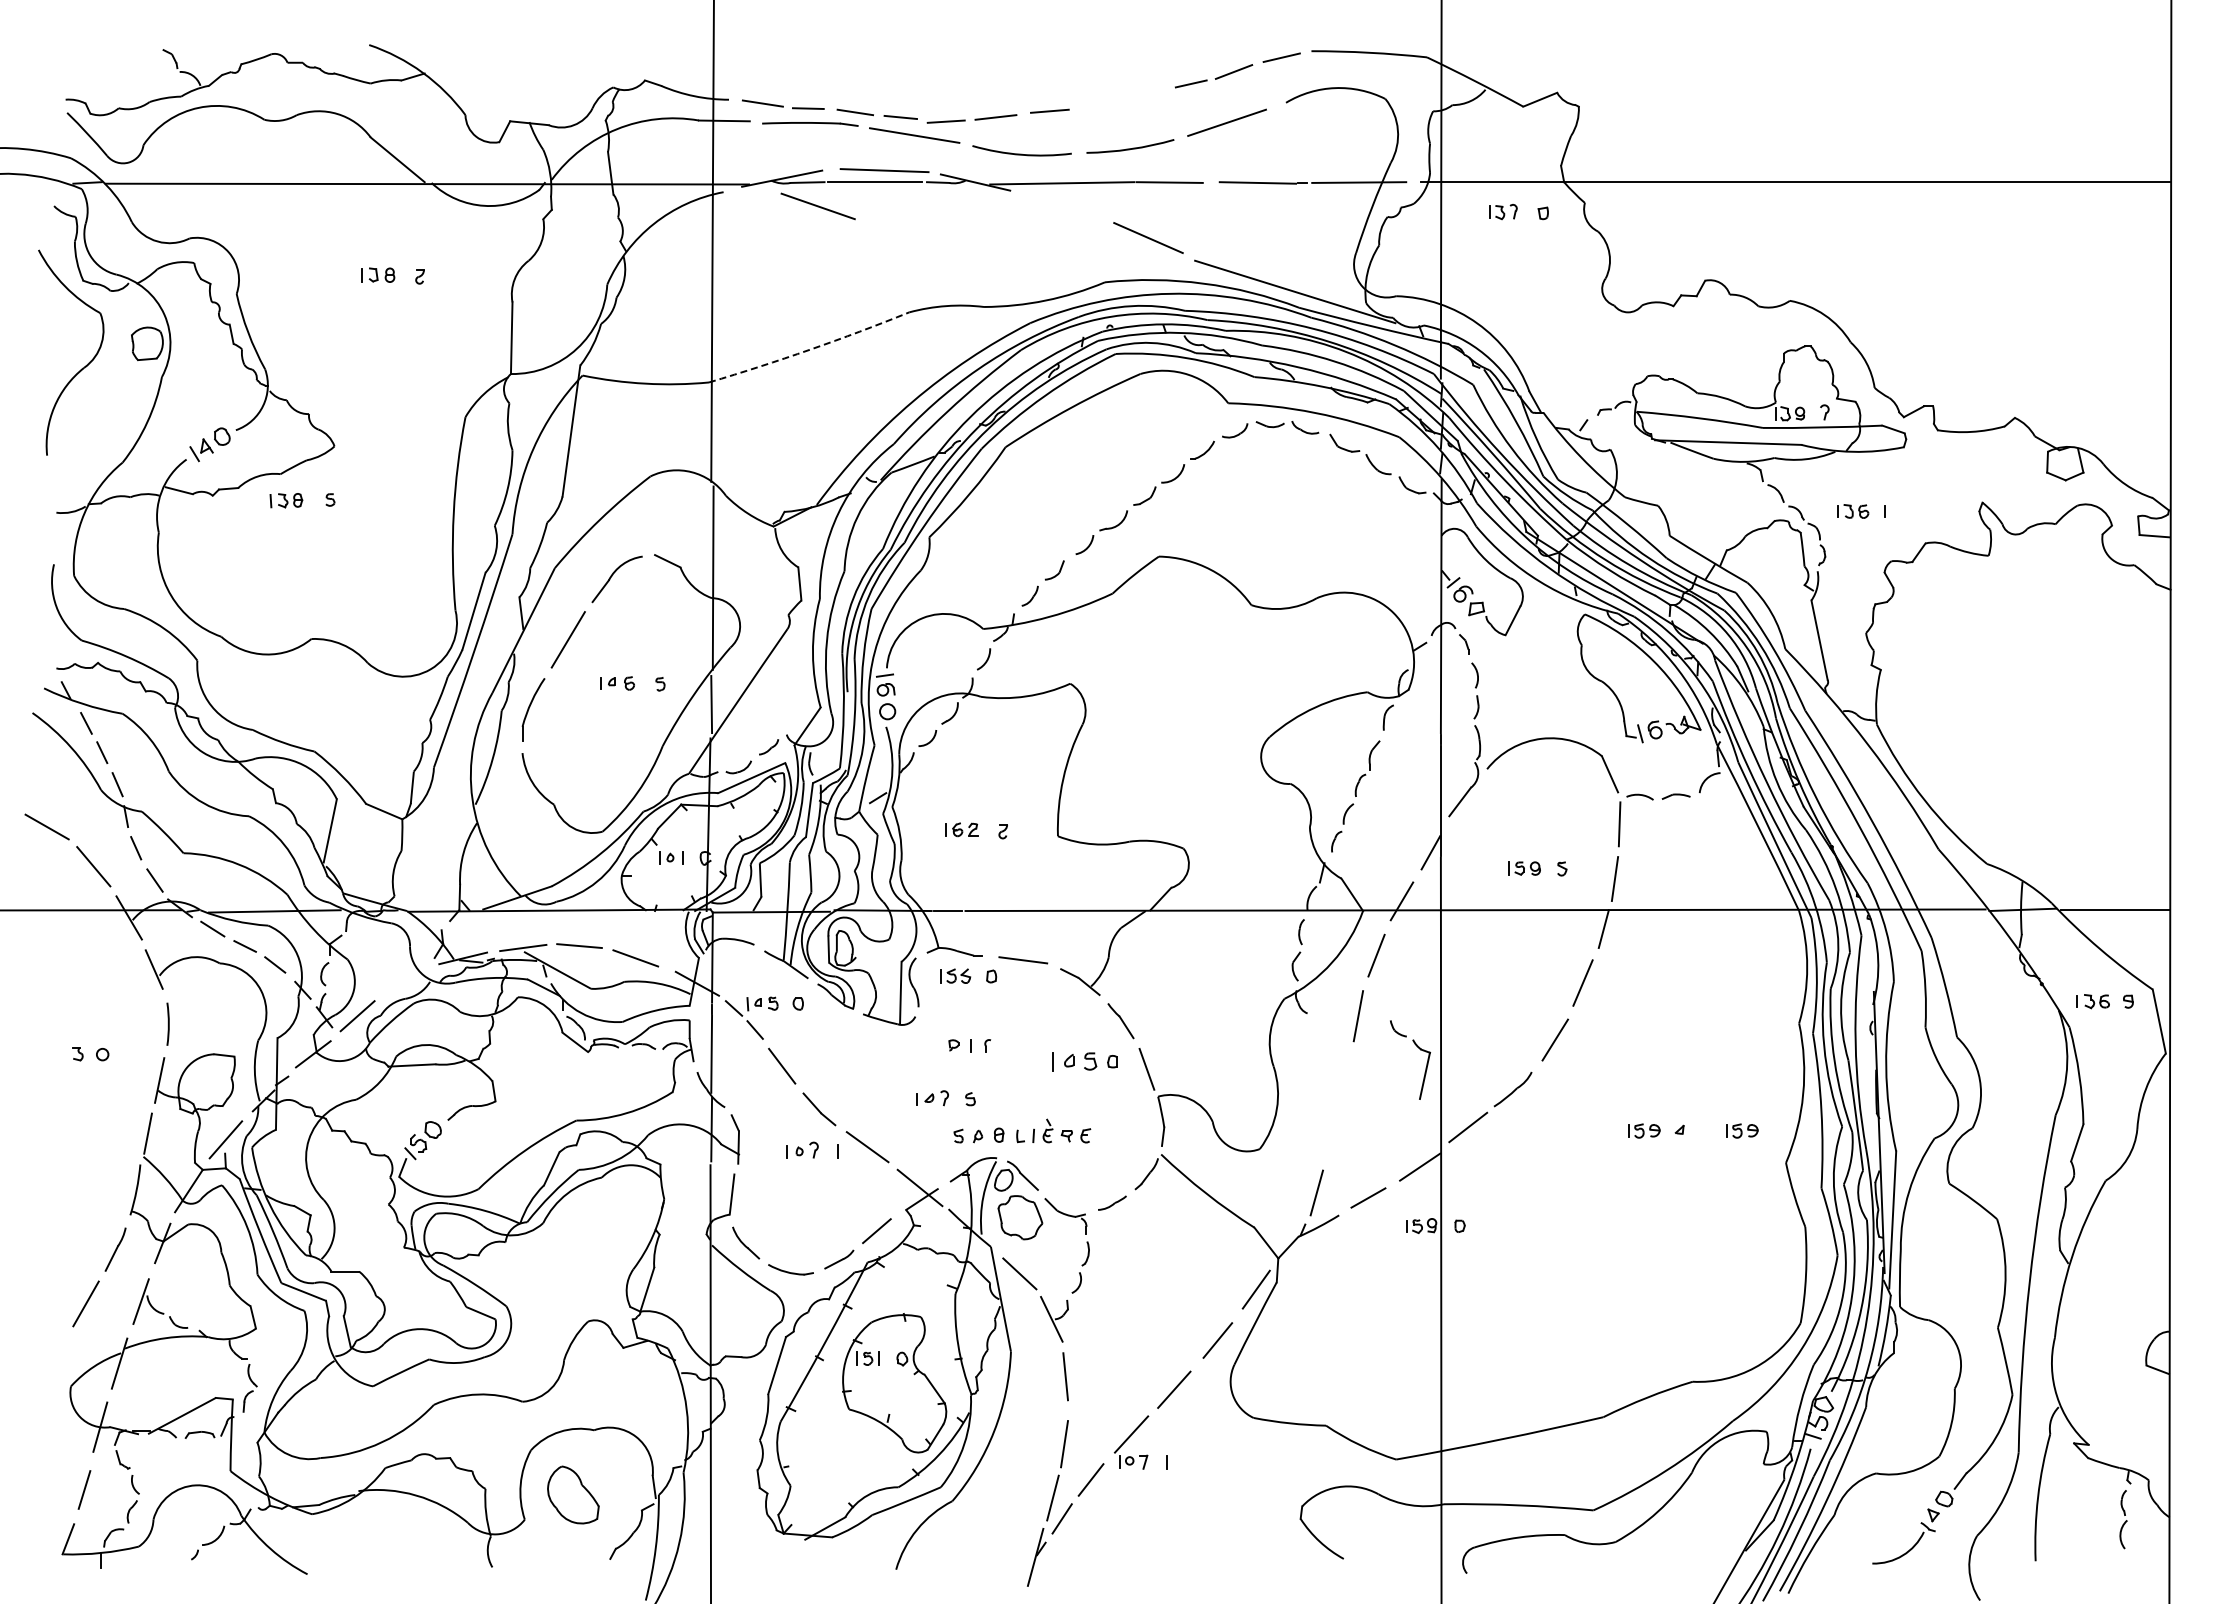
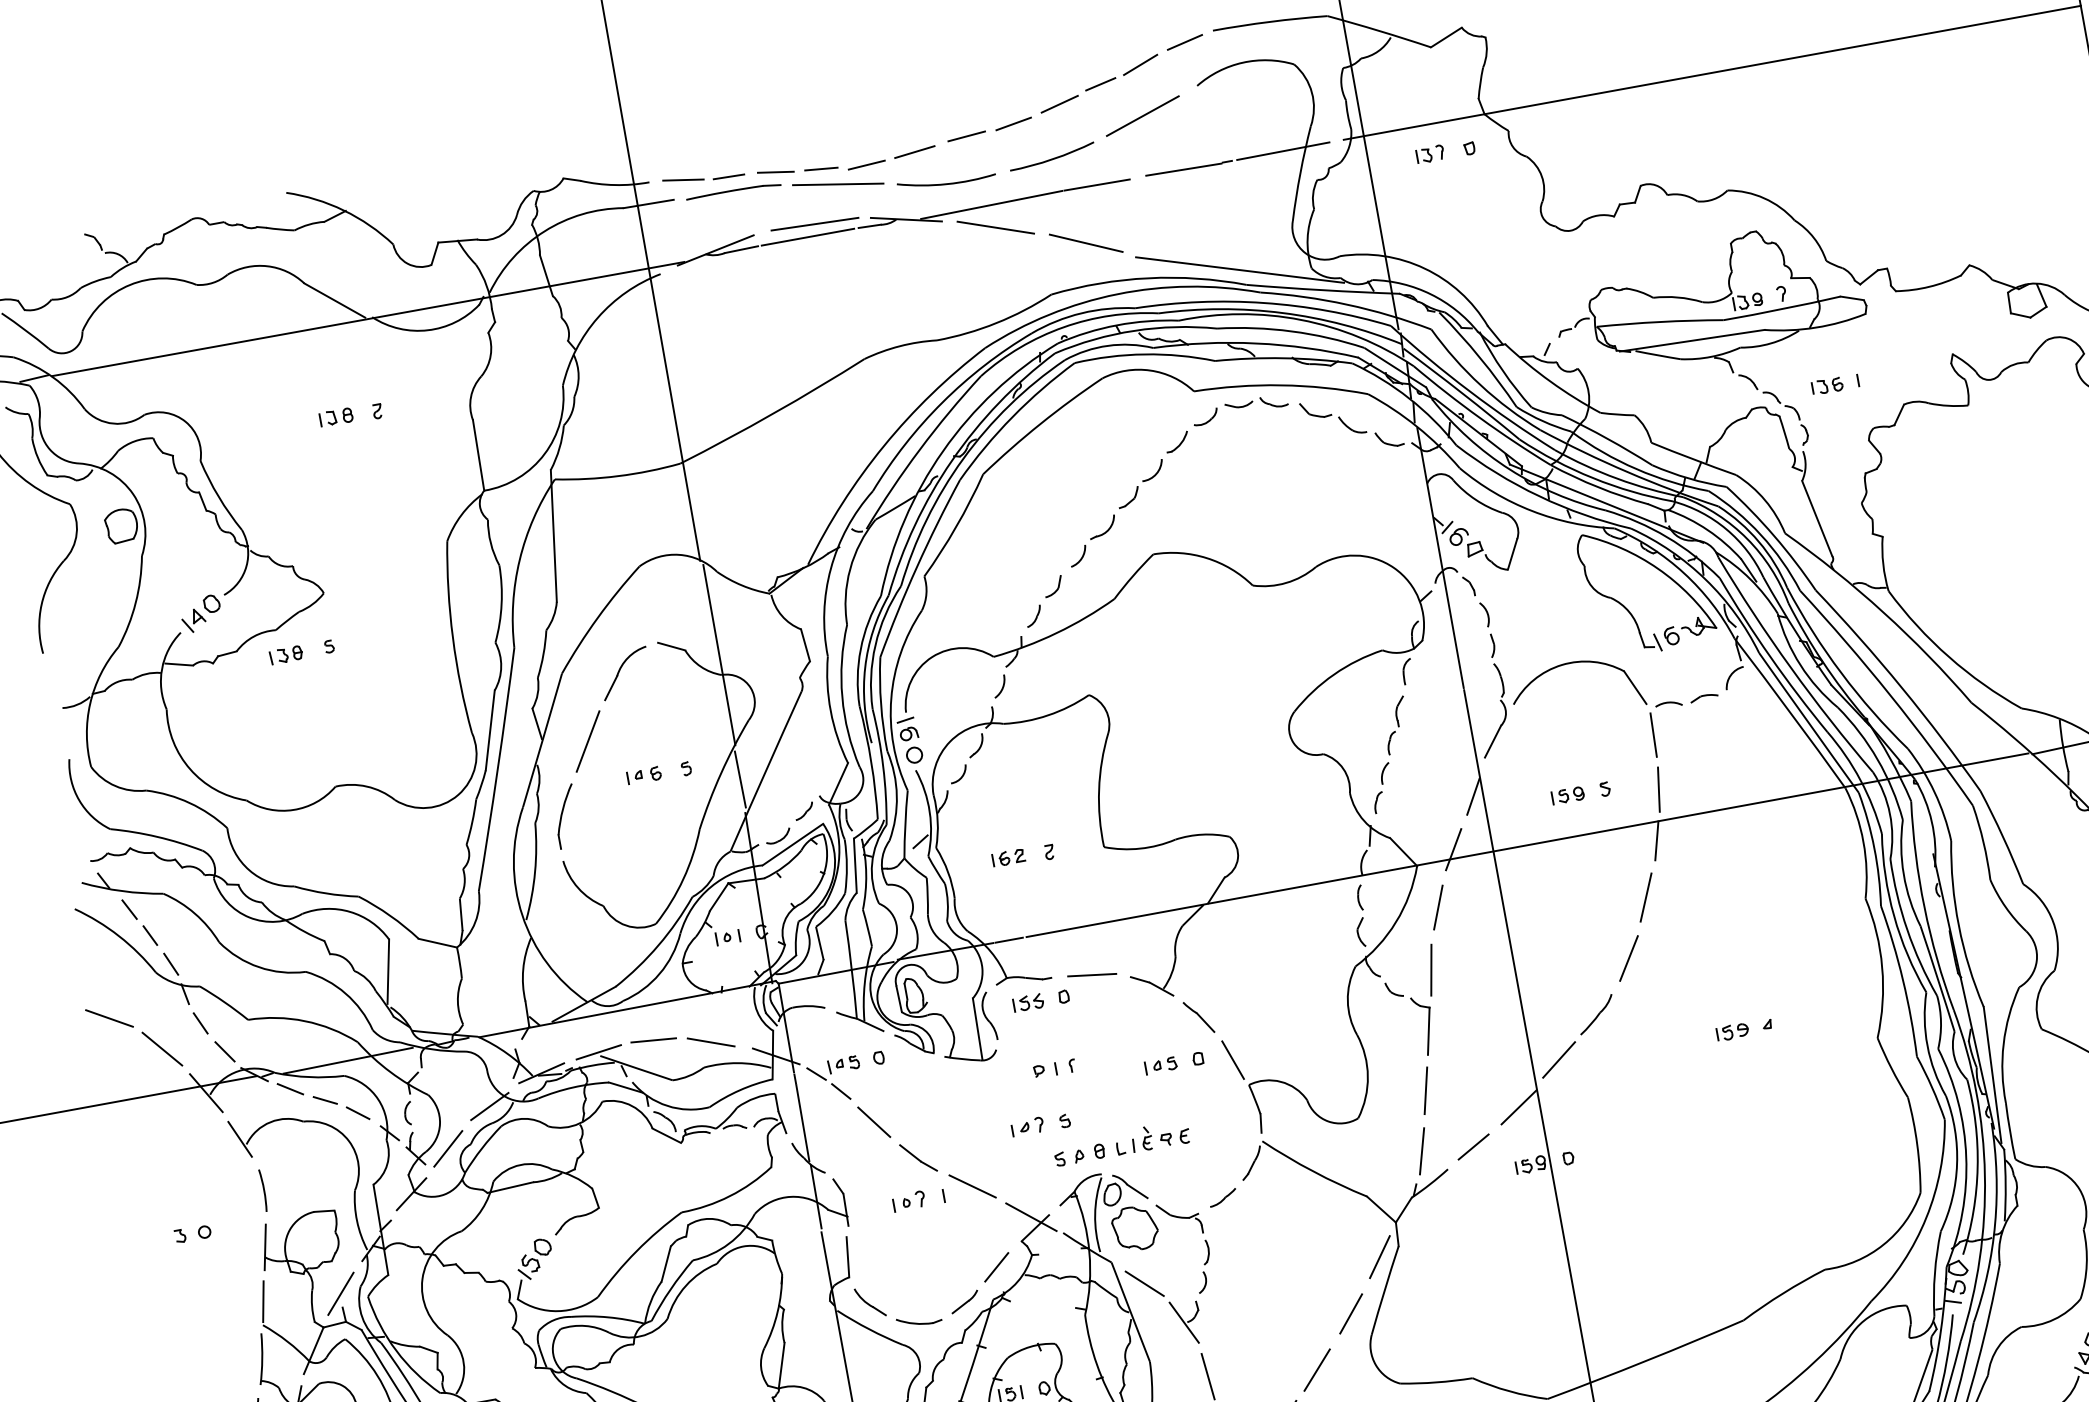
line: (1147, 96) -> (1059, 104), added
line: (1098, 107) -> (1013, 124), added
line: (817, 206) -> (995, 227), moved
arc: (809, 349) -> (773, 413), dashed -> solid
line: (405, 981) -> (489, 1106), added
part: (1419, 1049) -> (1418, 1006), moved
part: (1075, 1061) -> (1161, 1065), size x0.71
part: (1742, 1130) -> (1829, 1013), removed
line: (1331, 1133) -> (1425, 1090), added

